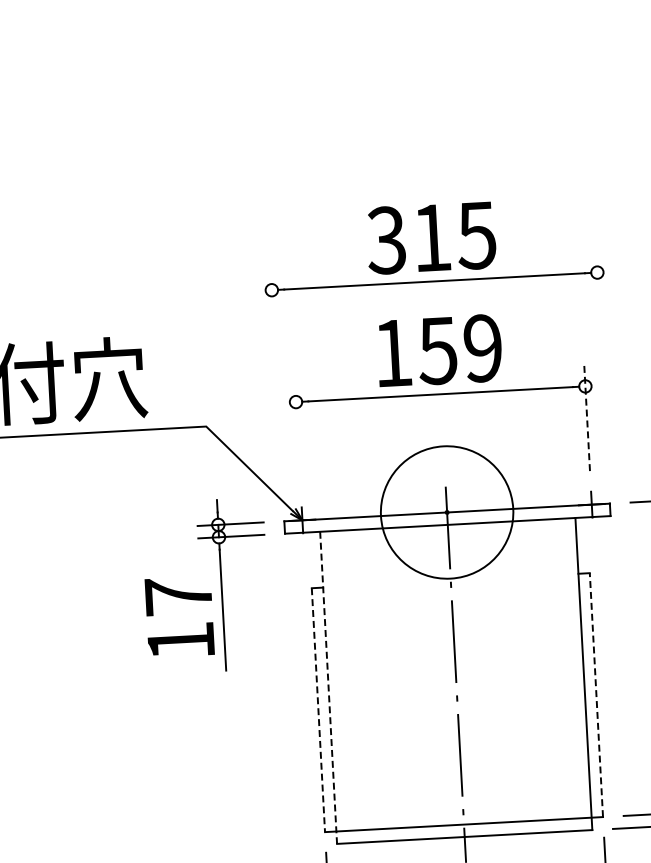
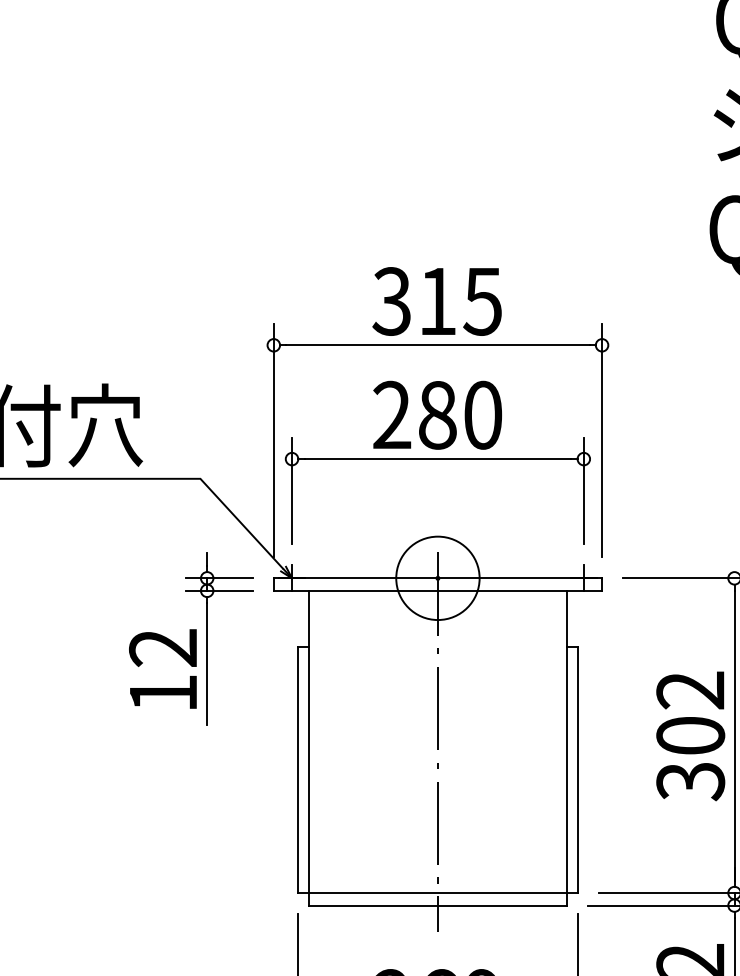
text: (437, 350) -> (437, 414), 159 -> 280
line: (602, 366) -> (602, 440), added
line: (276, 384) -> (273, 440), added
line: (586, 417) -> (583, 490), dashed -> solid
line: (298, 434) -> (292, 491), added
circle: (446, 512) -> (437, 578), size x0.62
text: (177, 596) -> (162, 648), 17 -> 12
line: (328, 688) -> (309, 748), dashed -> solid
line: (596, 695) -> (578, 770), dashed -> solid
line: (318, 710) -> (297, 770), dashed -> solid

